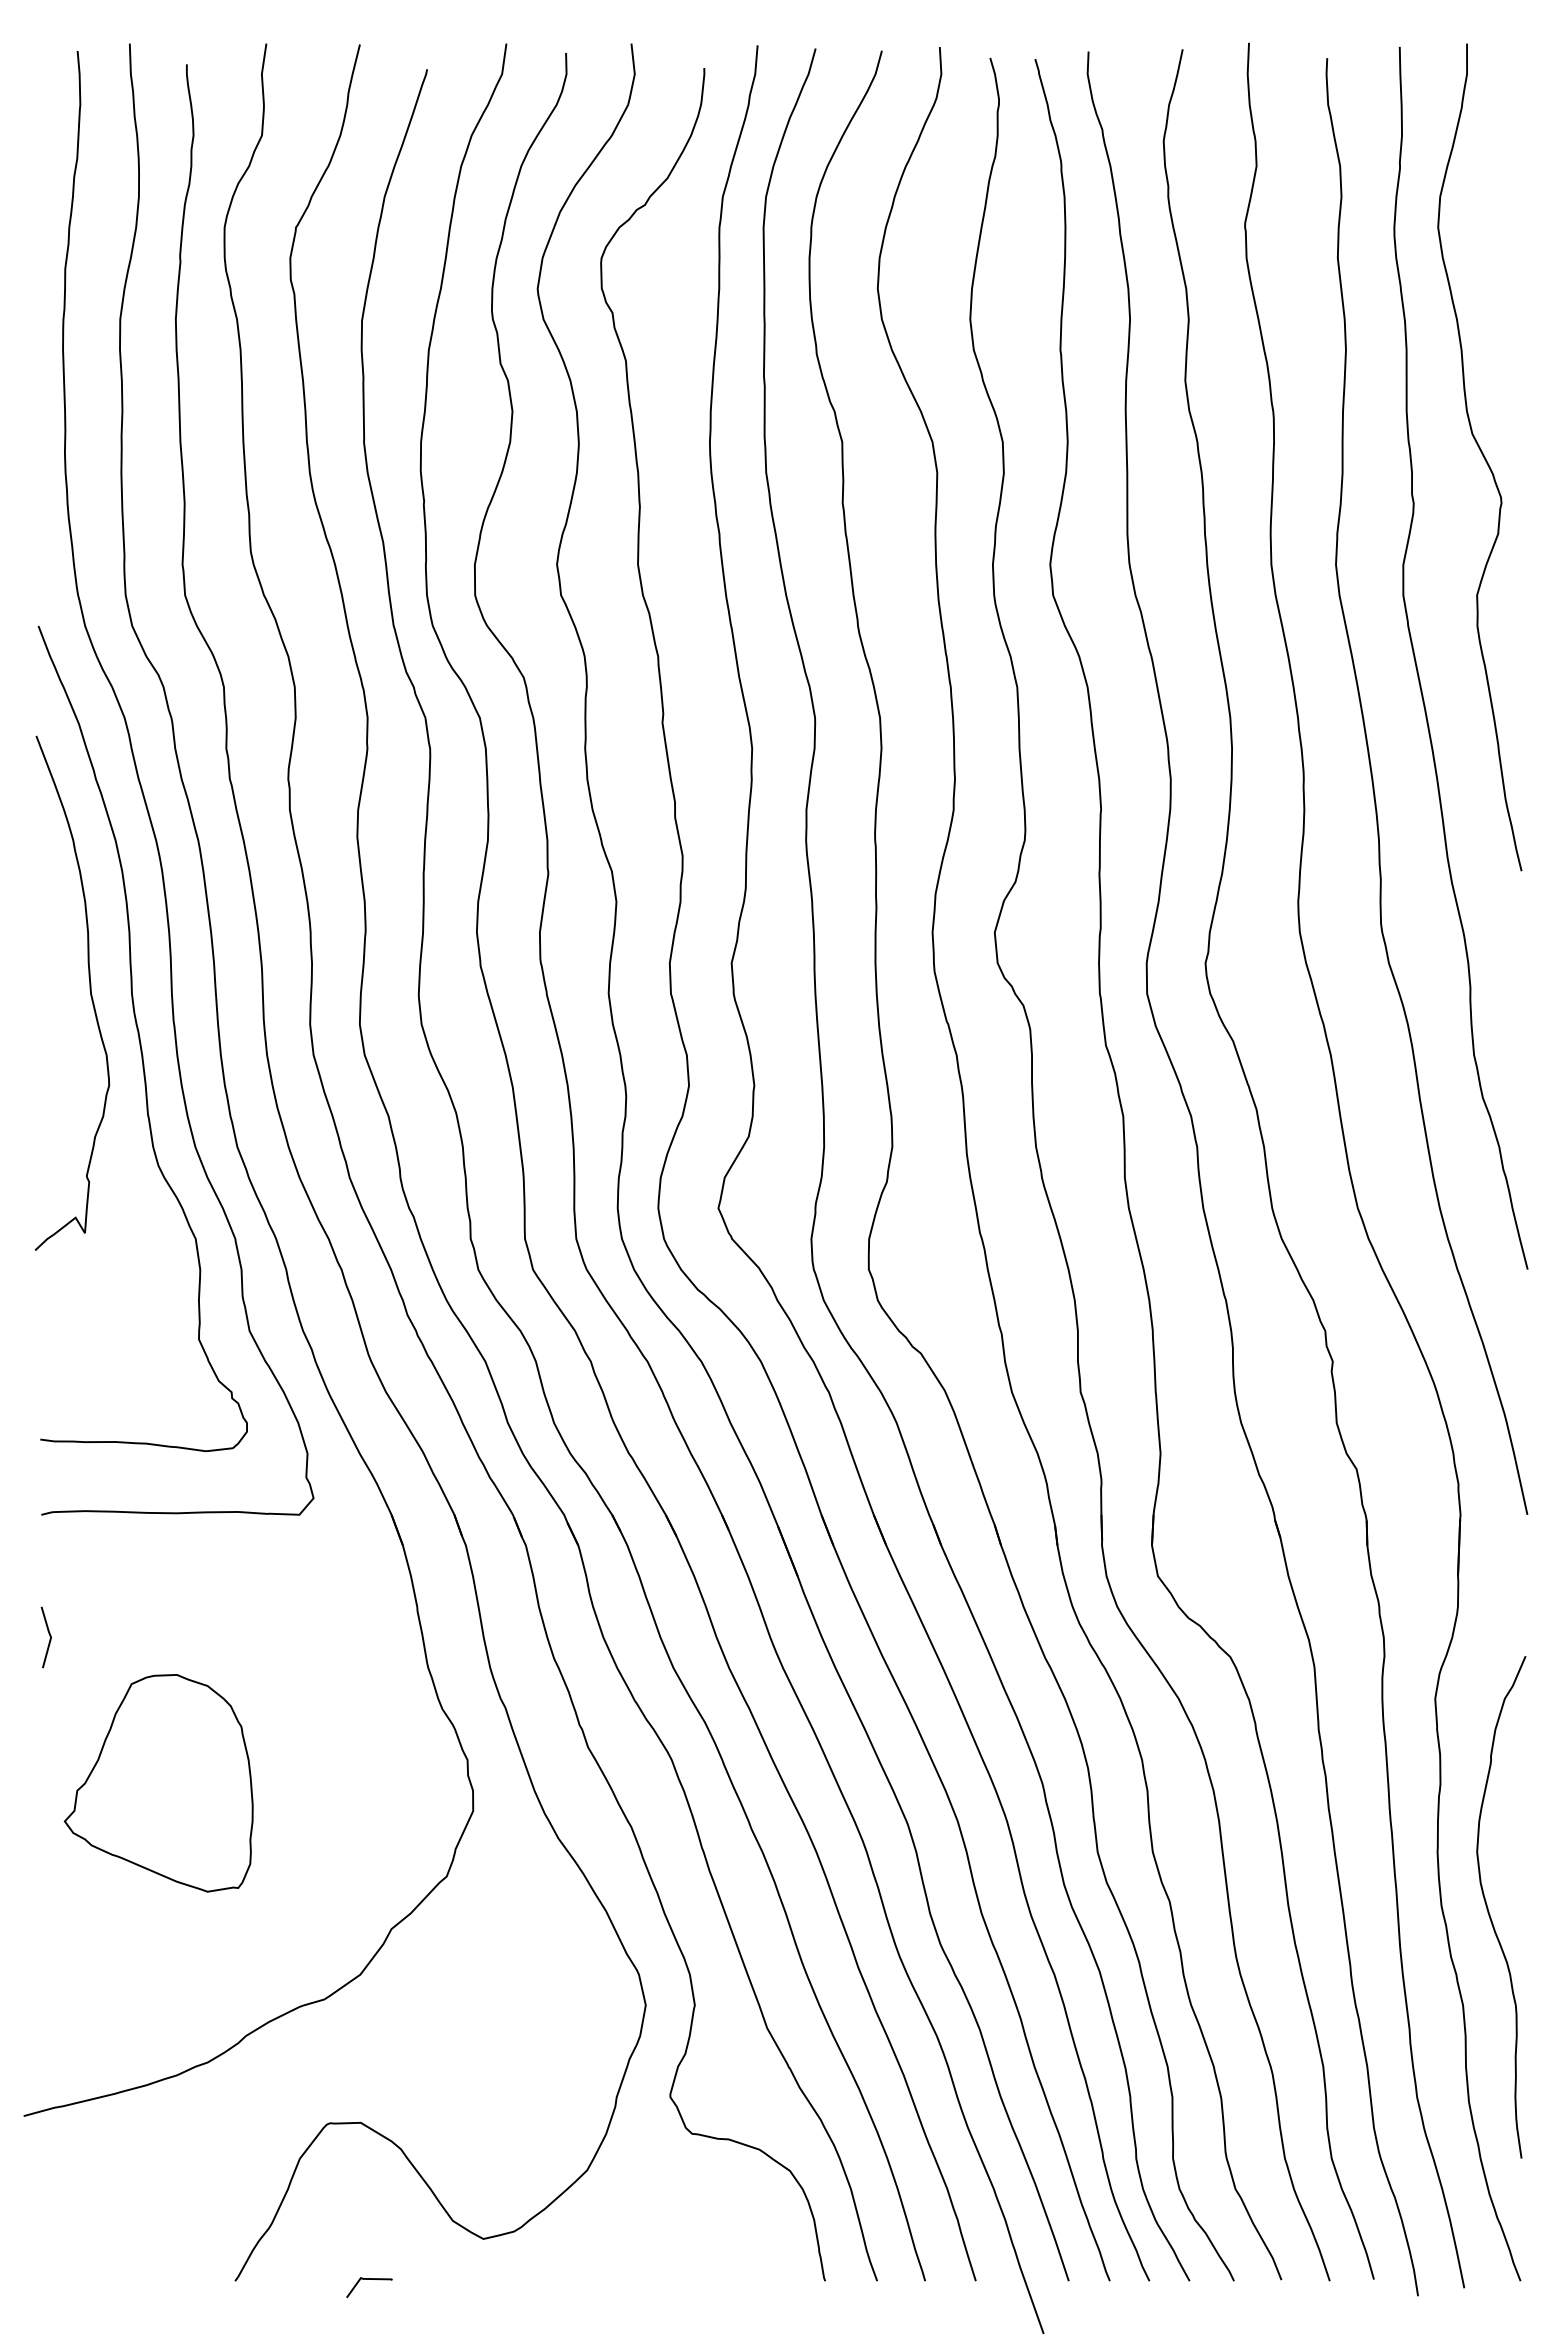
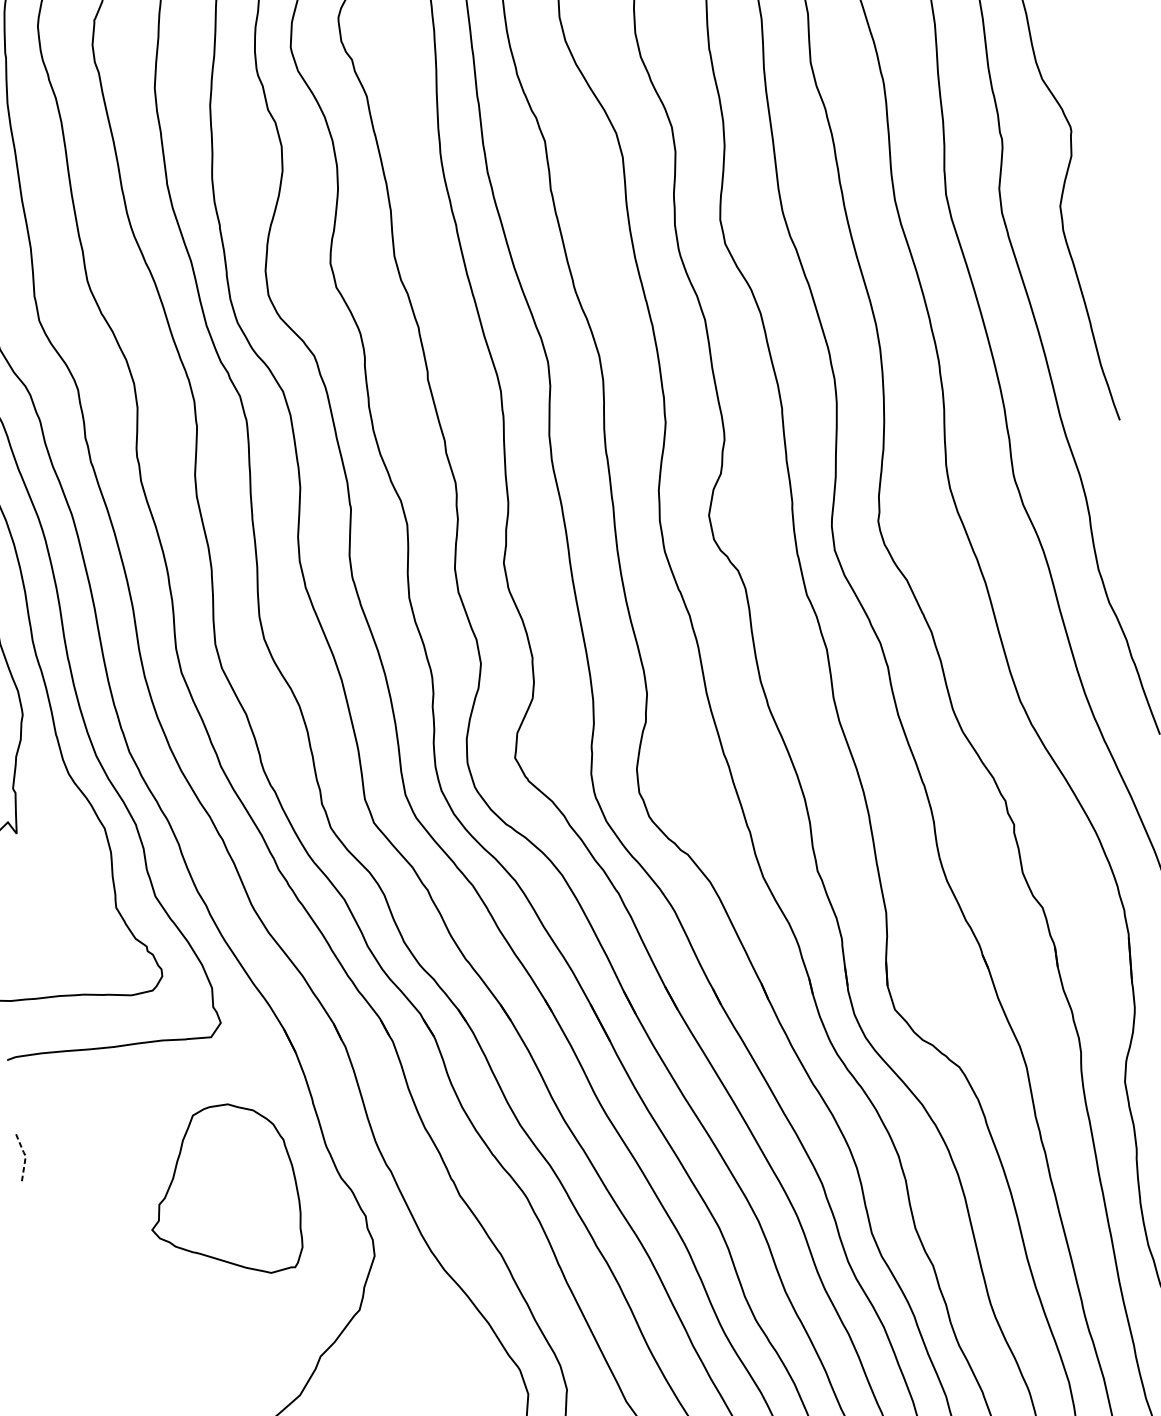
line: (50, 1636) -> (25, 1155), solid -> dashed
part: (158, 1783) -> (222, 1191), moved

